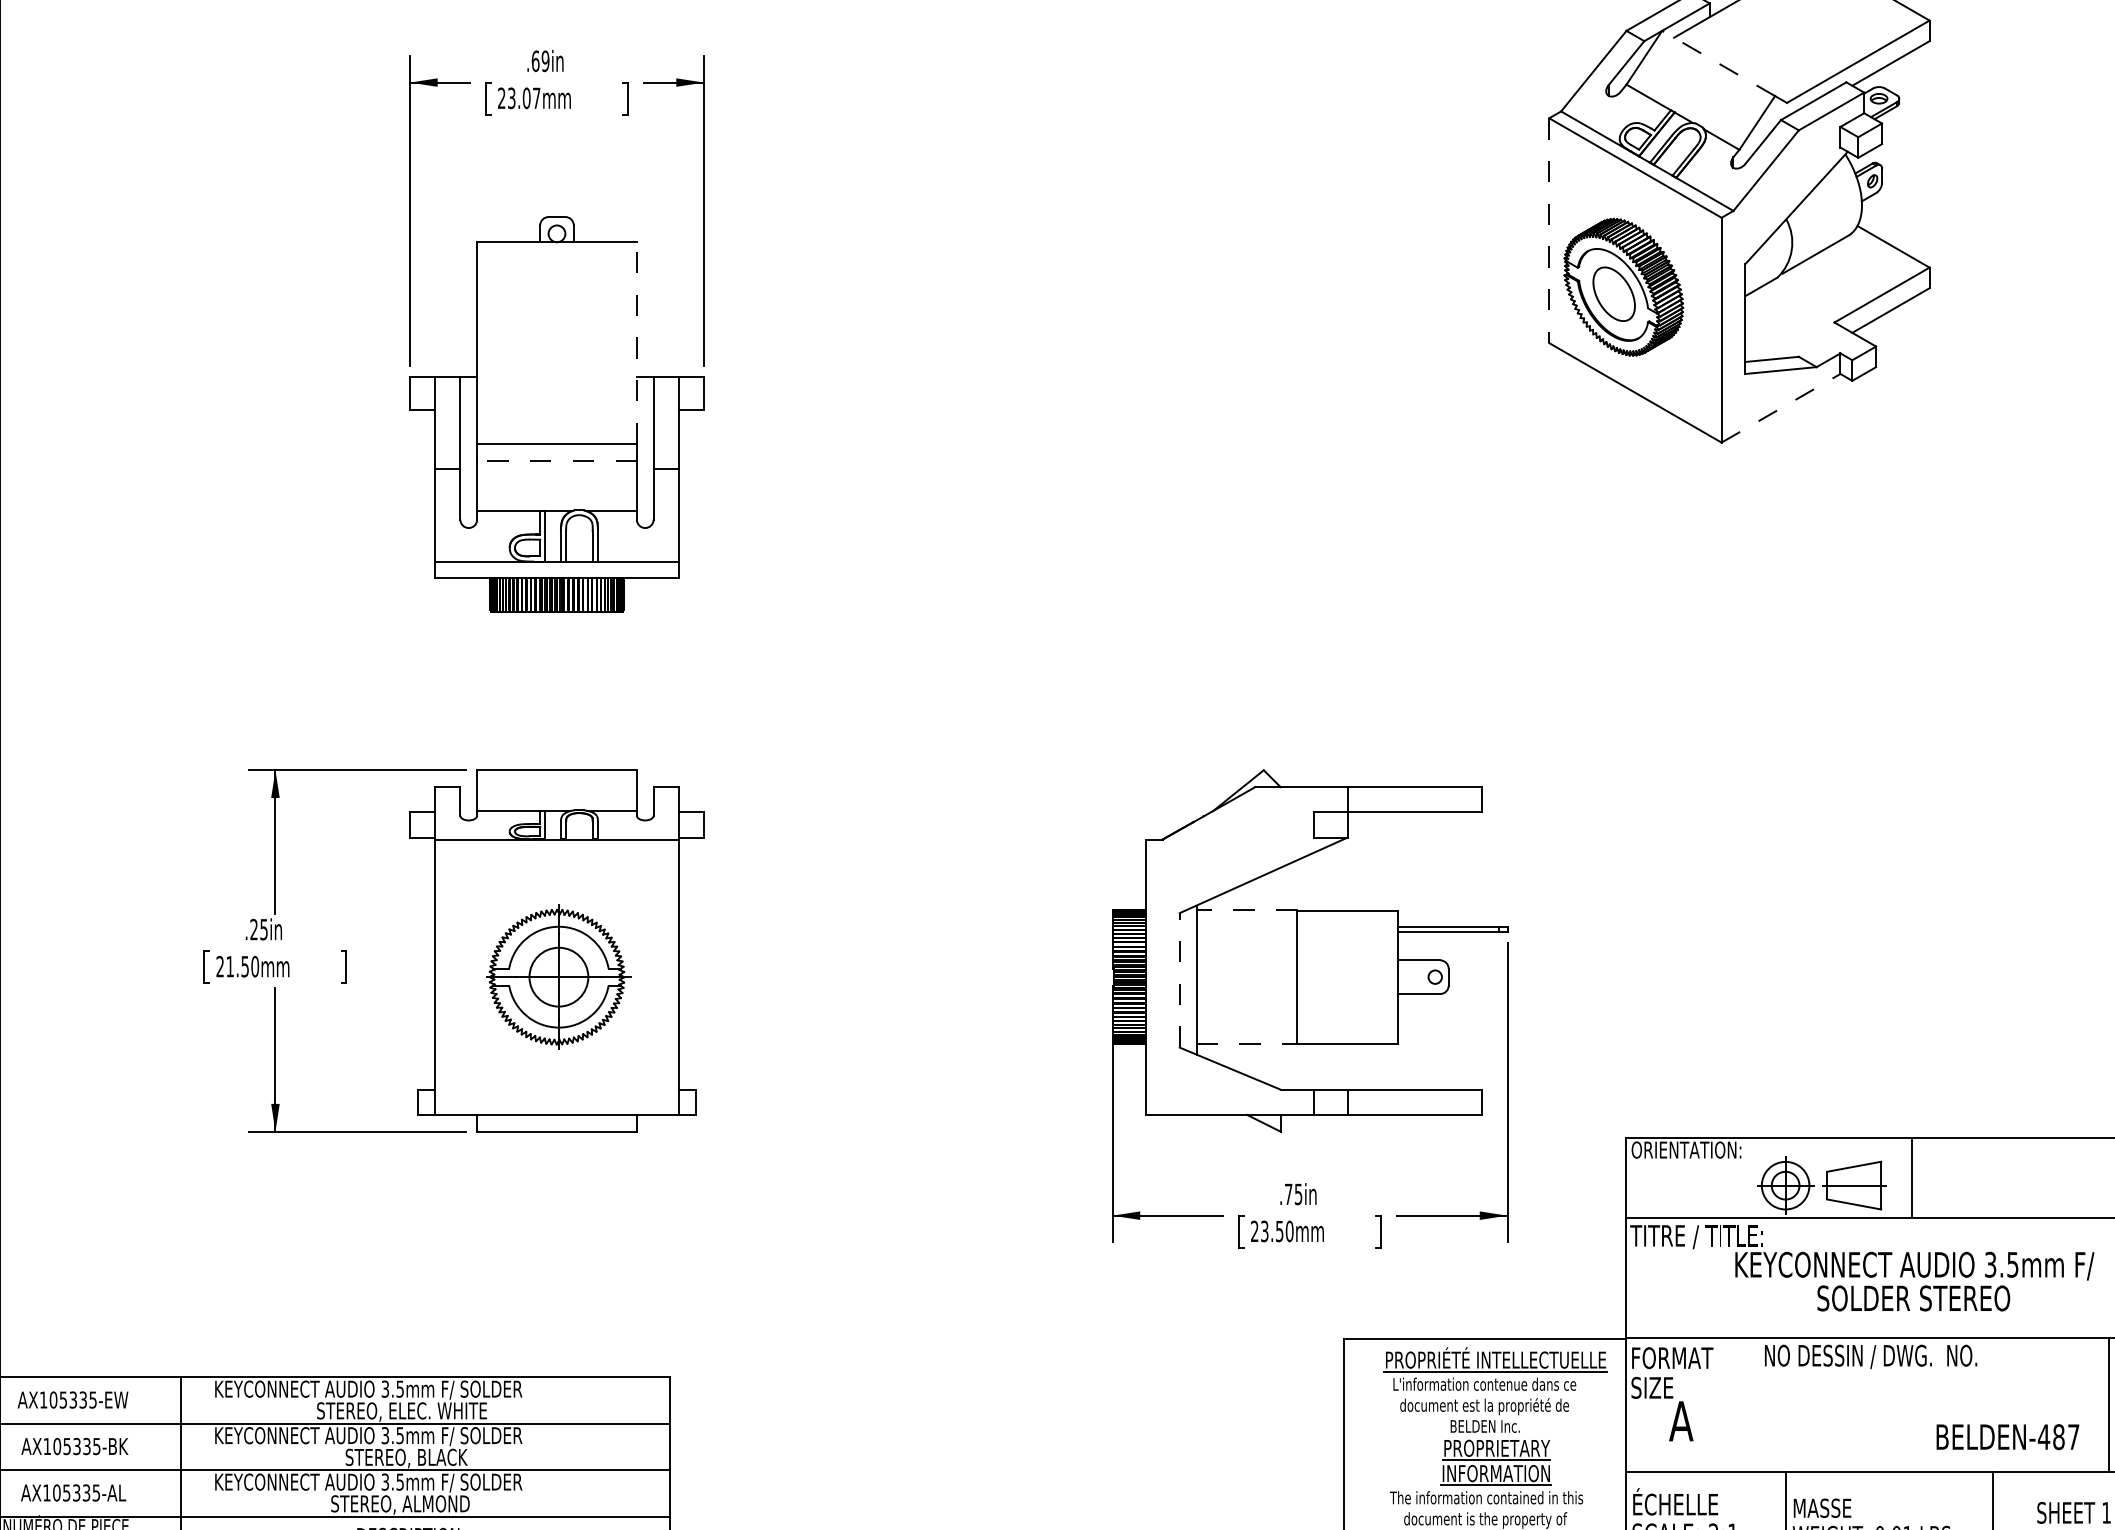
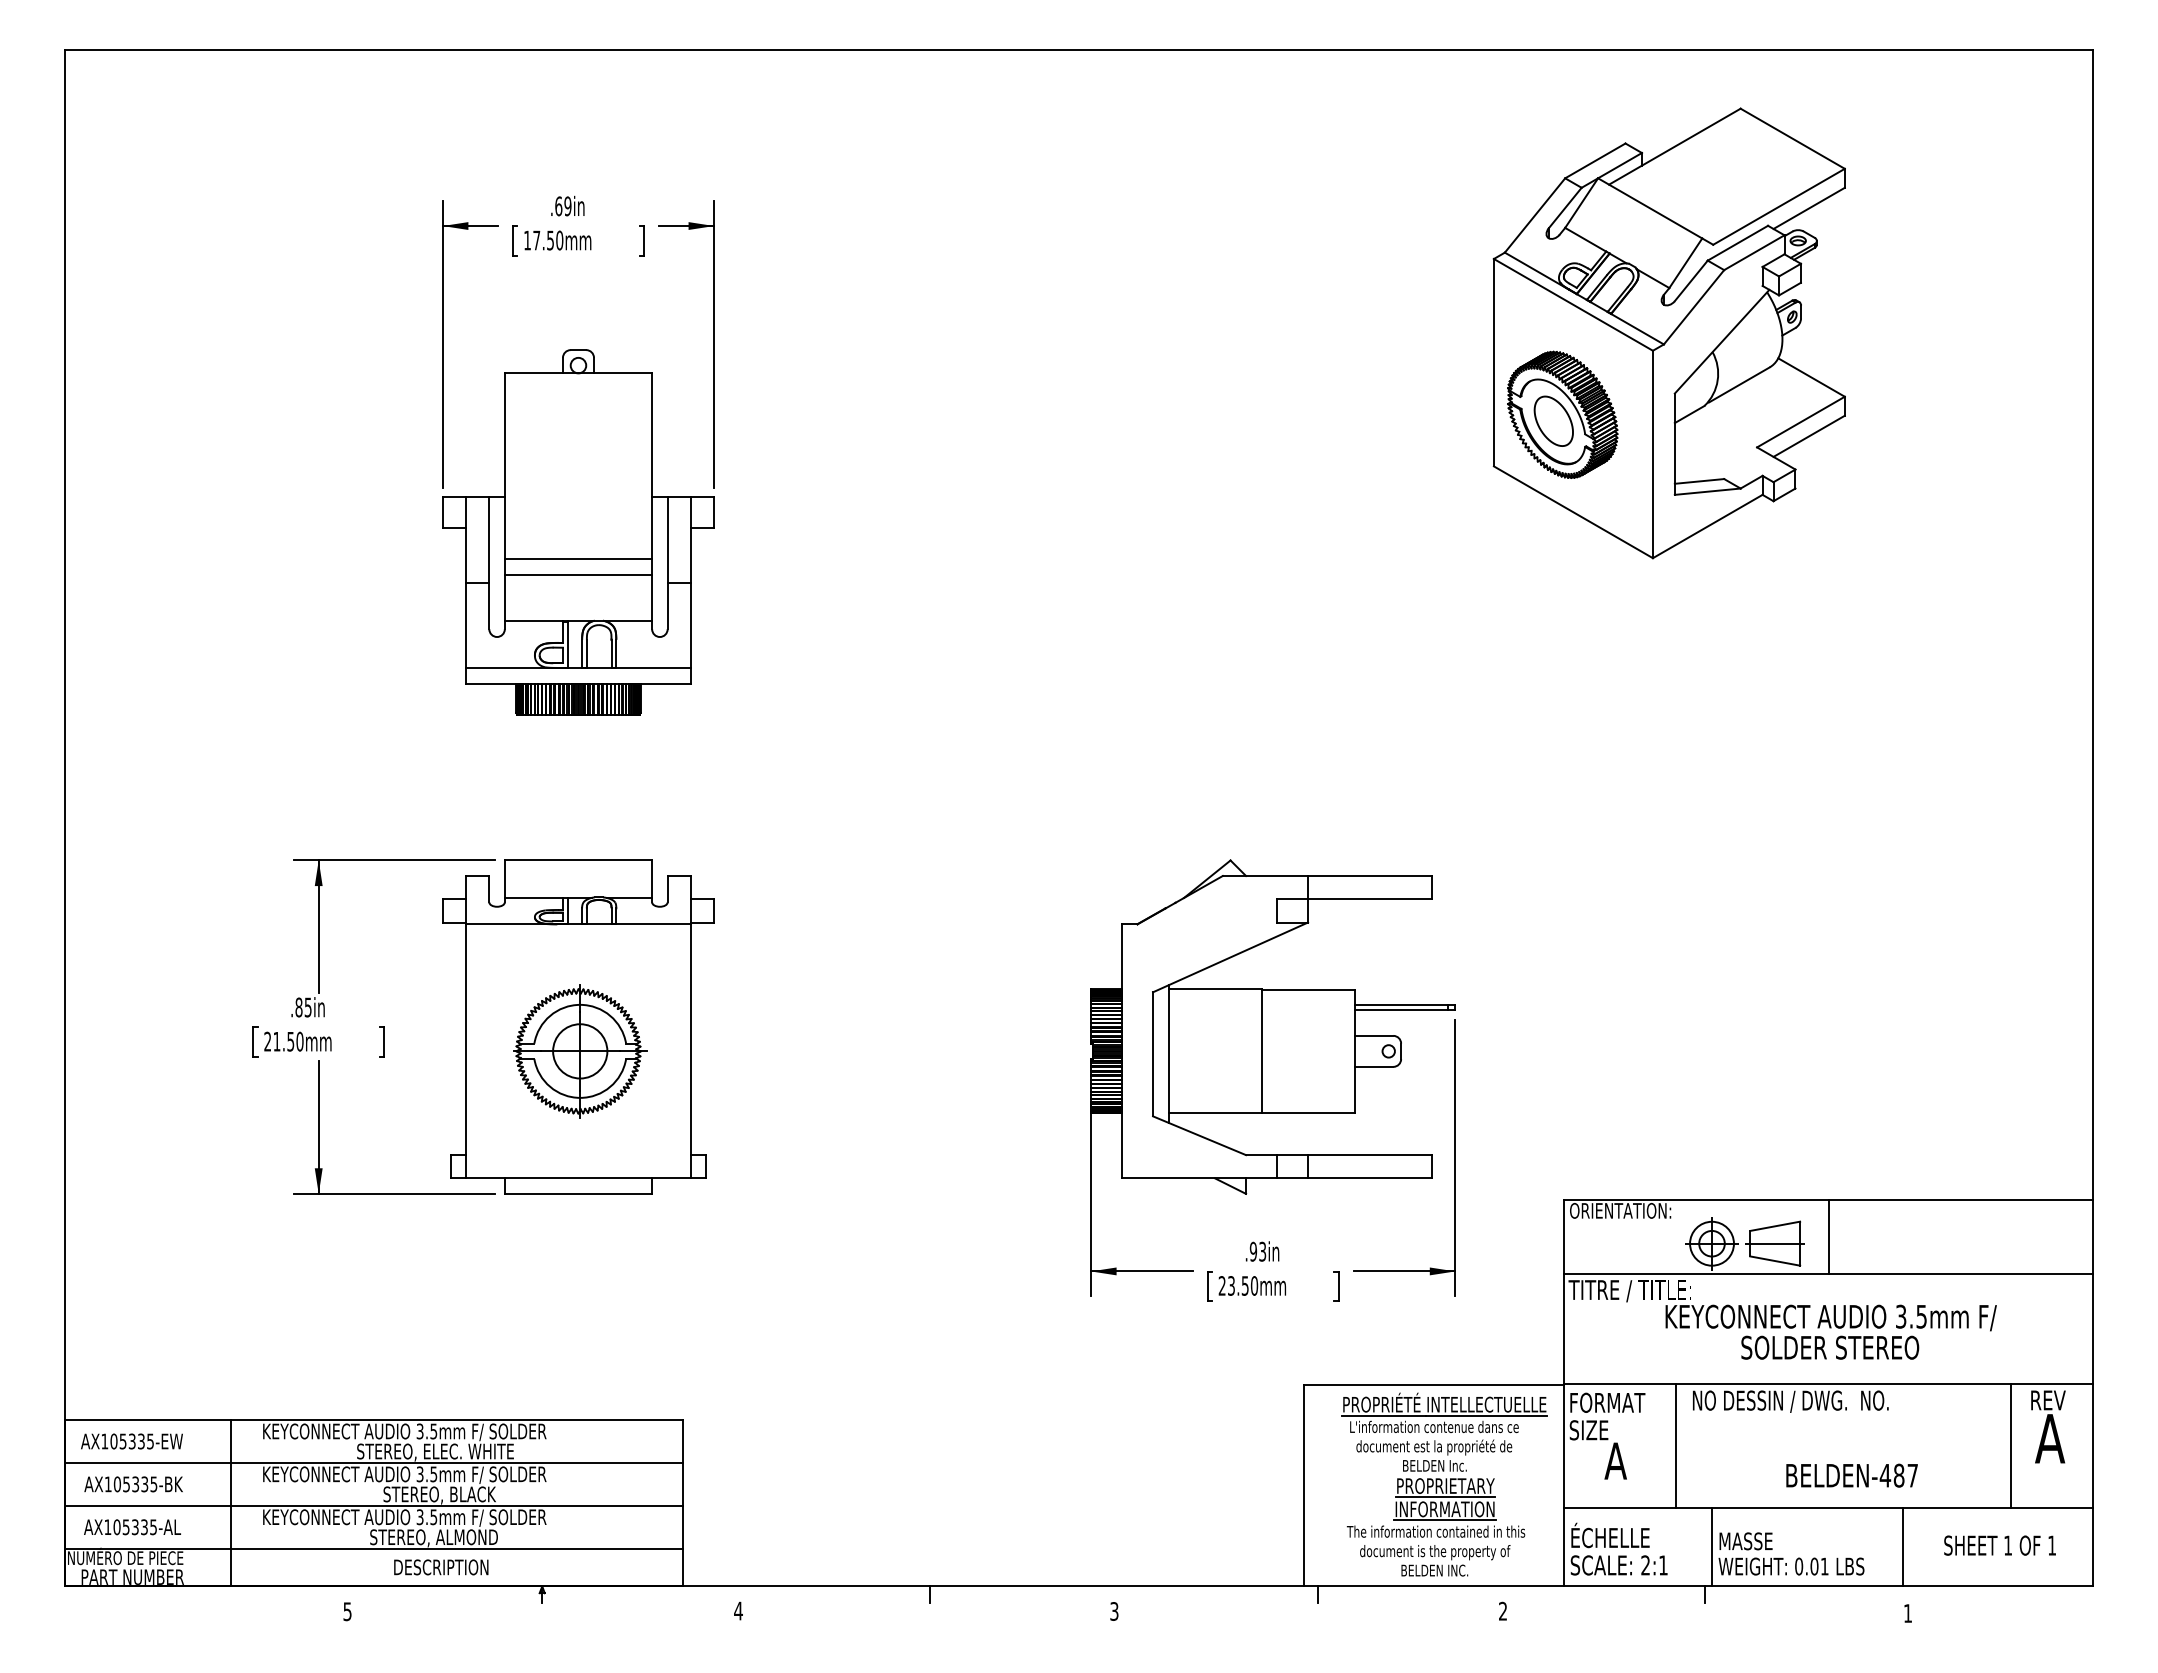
line: (1717, 63) -> (1649, 208), dashed -> solid
text: (519, 98) -> (543, 240), 23.07mm -> 17.50mm
line: (1548, 230) -> (1493, 362), dashed -> solid
line: (637, 342) -> (652, 465), dashed -> solid
line: (1781, 408) -> (1708, 526), dashed -> solid
line: (557, 460) -> (578, 574), dashed -> solid
line: (1247, 910) -> (1215, 989), dashed -> solid
text: (253, 929) -> (298, 1007), .25in -> .85in
line: (1180, 979) -> (1153, 1053), dashed -> solid
line: (1247, 1044) -> (1215, 1113), dashed -> solid
text: (1292, 1194) -> (1257, 1251), .75in -> .93in
line: (1747, 1405) -> (1676, 1446), added
text: (2007, 1436) -> (1851, 1475), moved

